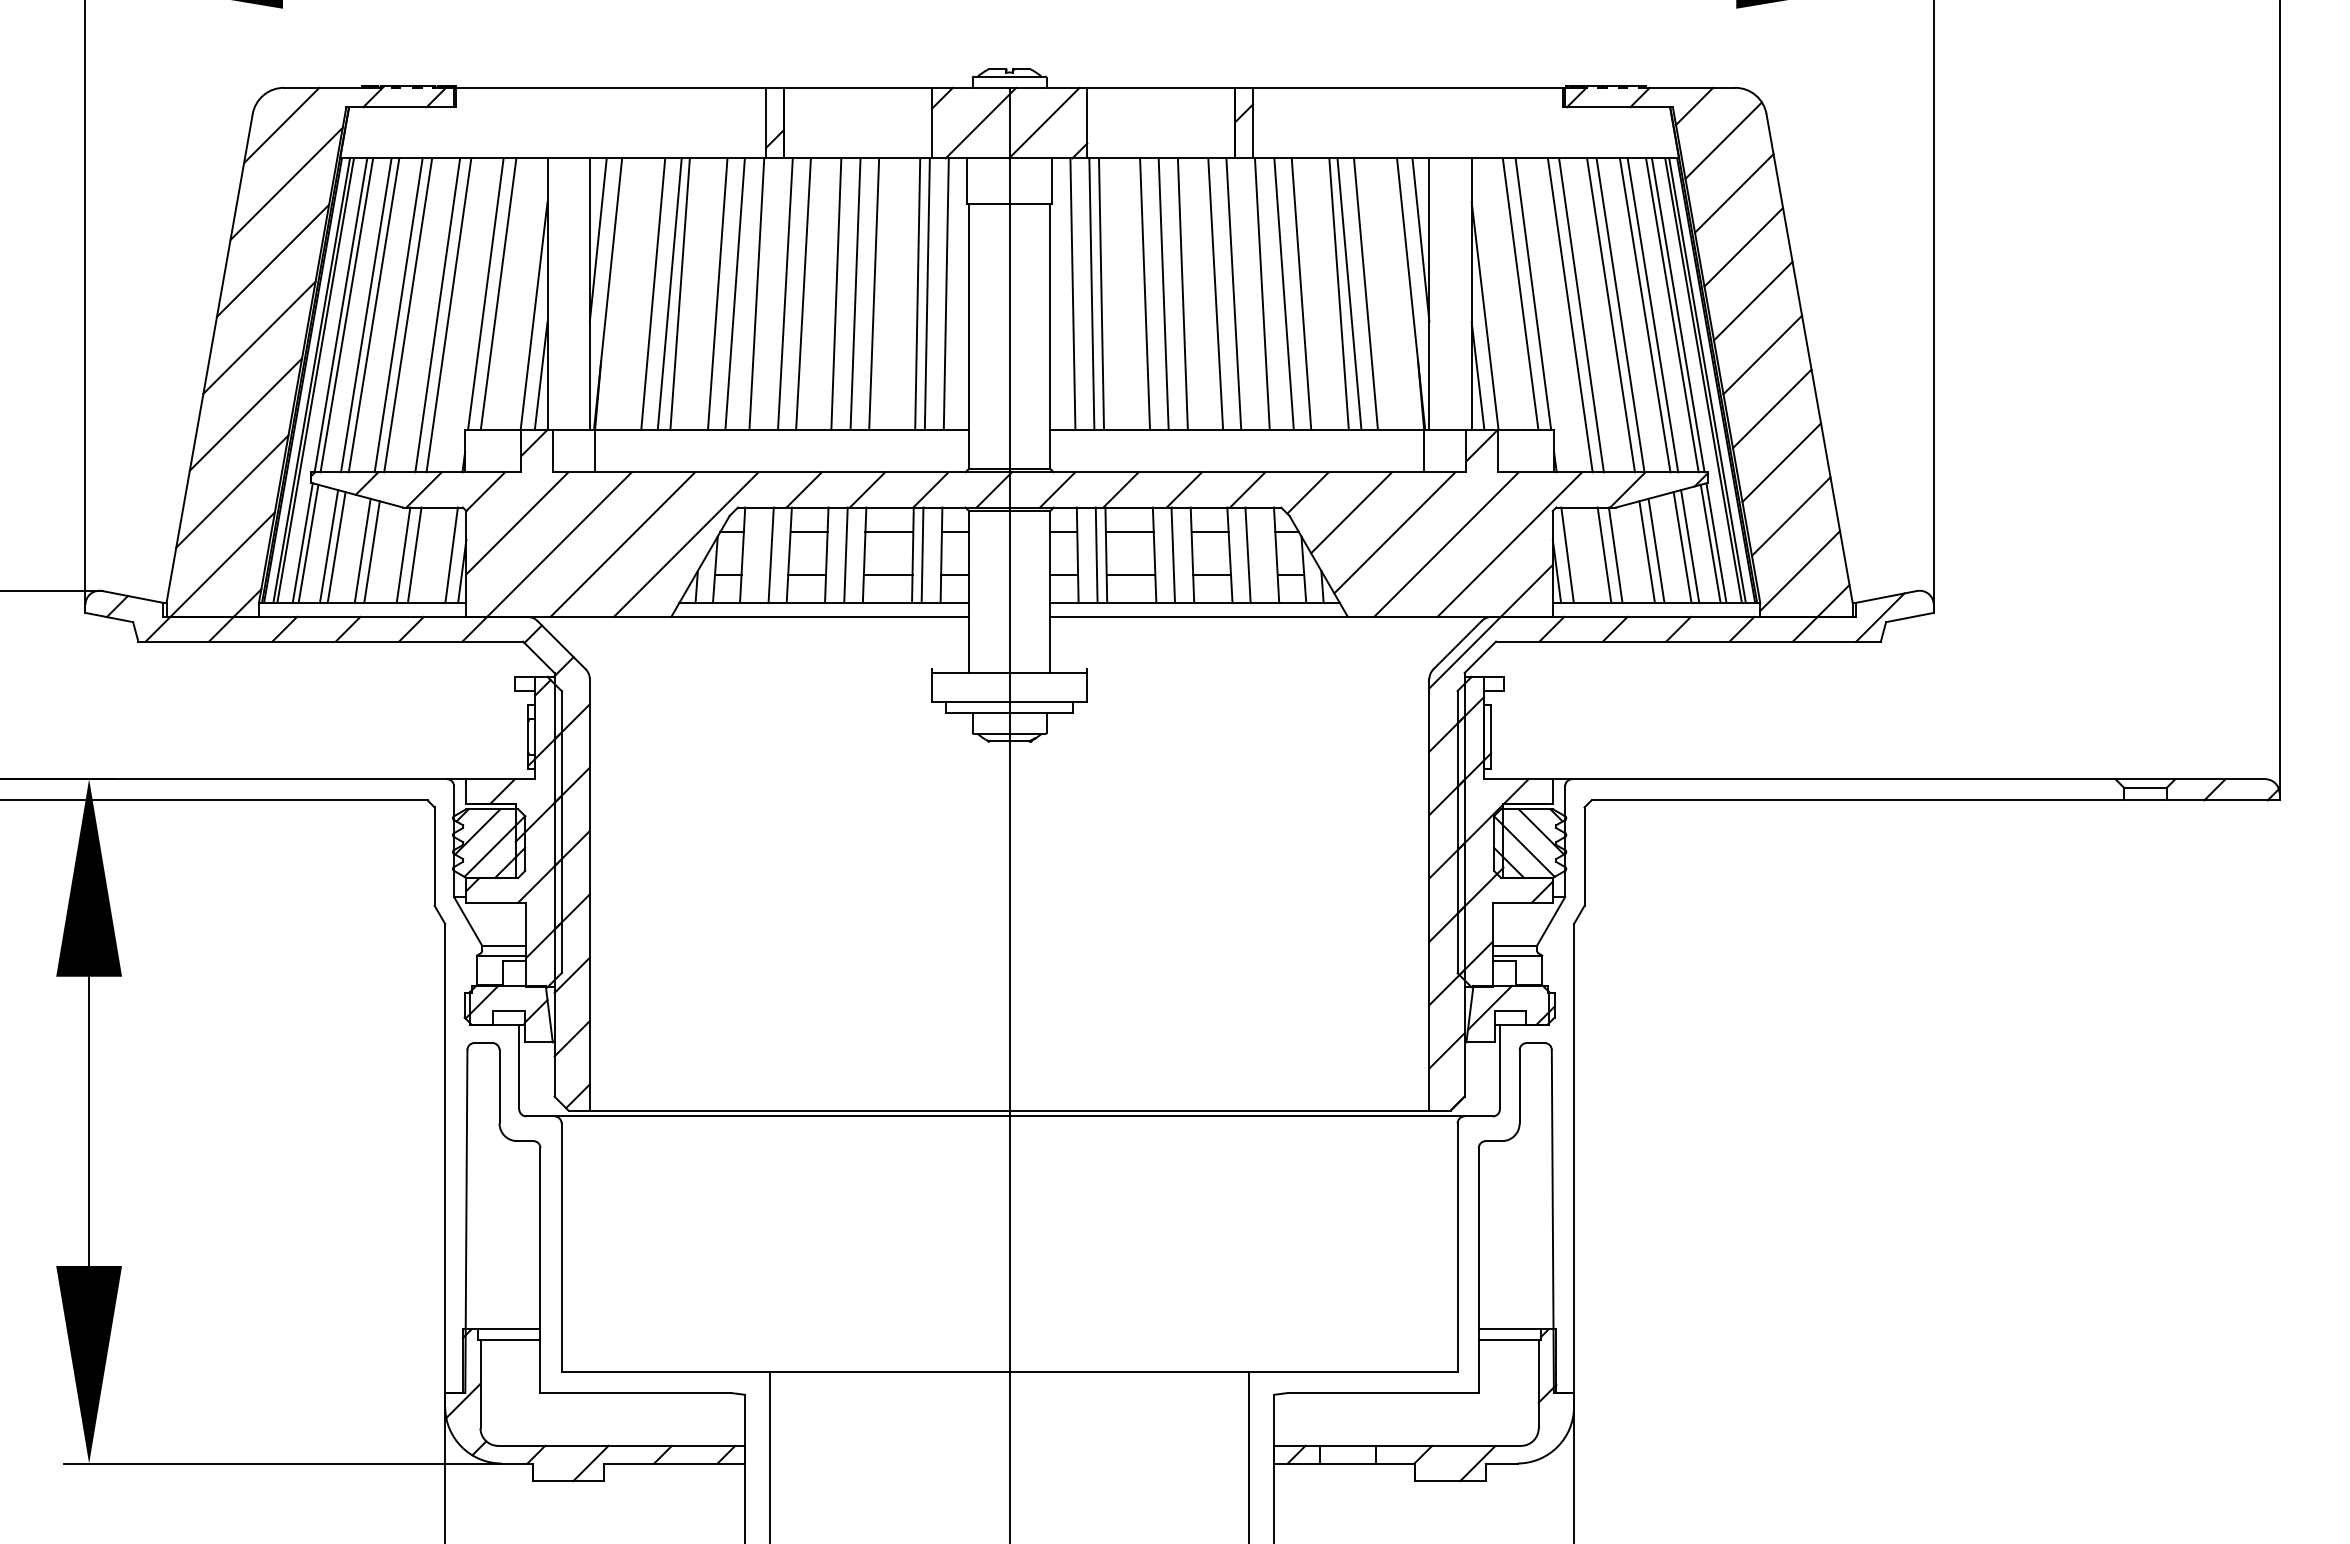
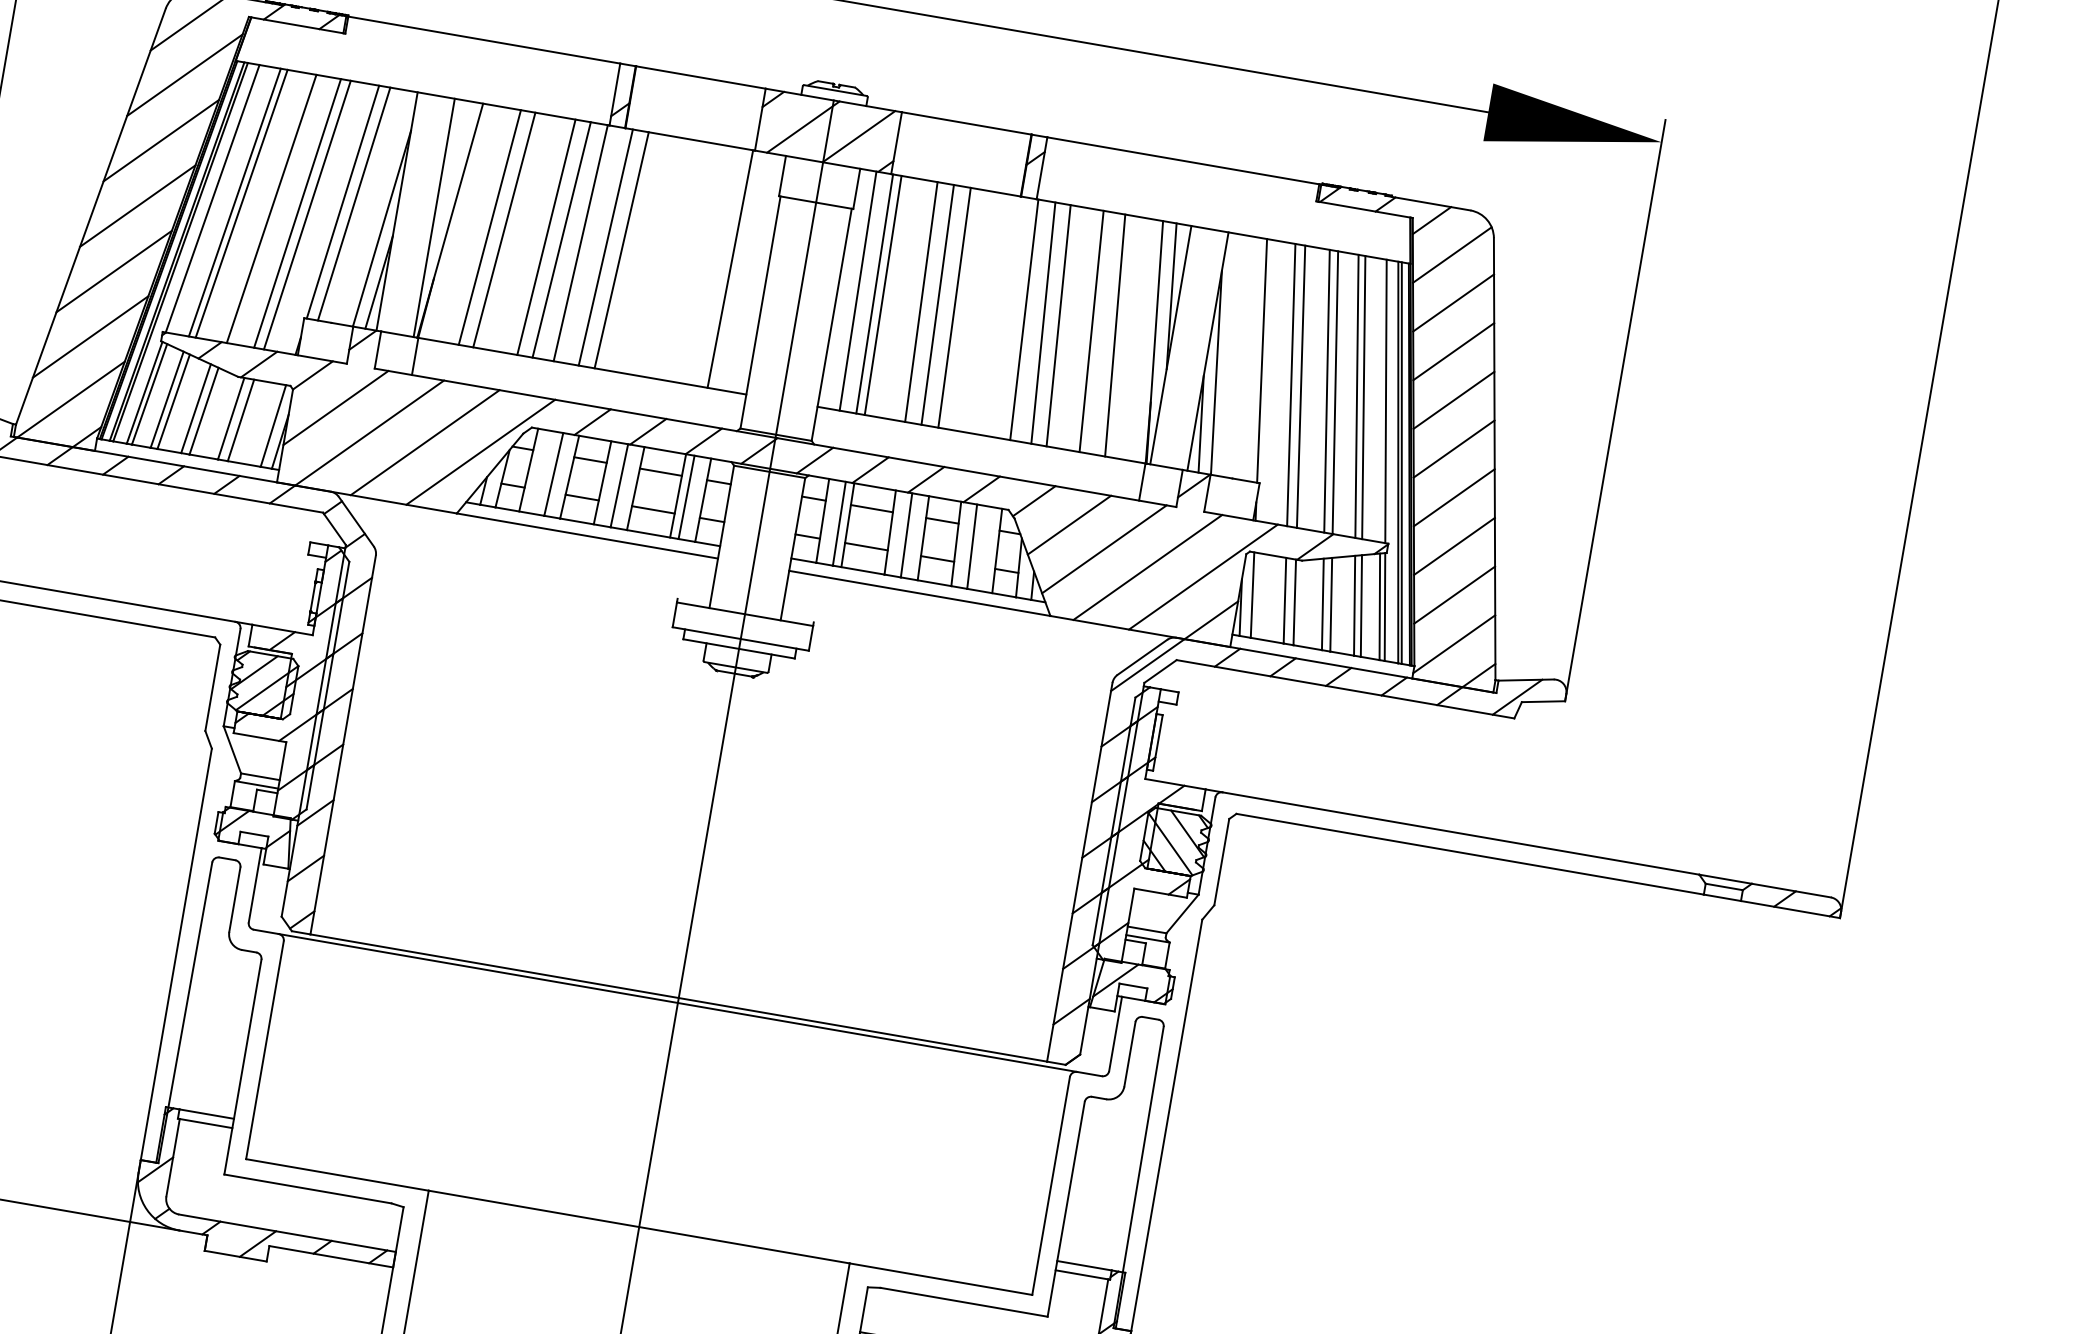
line: (597, 239) -> (449, 171), removed
line: (679, 293) -> (512, 230), removed
line: (836, 293) -> (650, 254), removed
line: (855, 293) -> (667, 257), removed
line: (874, 293) -> (684, 260), removed
line: (917, 293) -> (721, 266), removed
line: (945, 293) -> (746, 271), removed
line: (1215, 293) -> (983, 312), removed
line: (1233, 293) -> (999, 314), removed
line: (1349, 293) -> (1100, 332), removed
line: (1520, 293) -> (1250, 358), removed
line: (346, 315) -> (217, 199), removed
line: (398, 315) -> (263, 207), removed
line: (1672, 315) -> (1380, 400), removed

